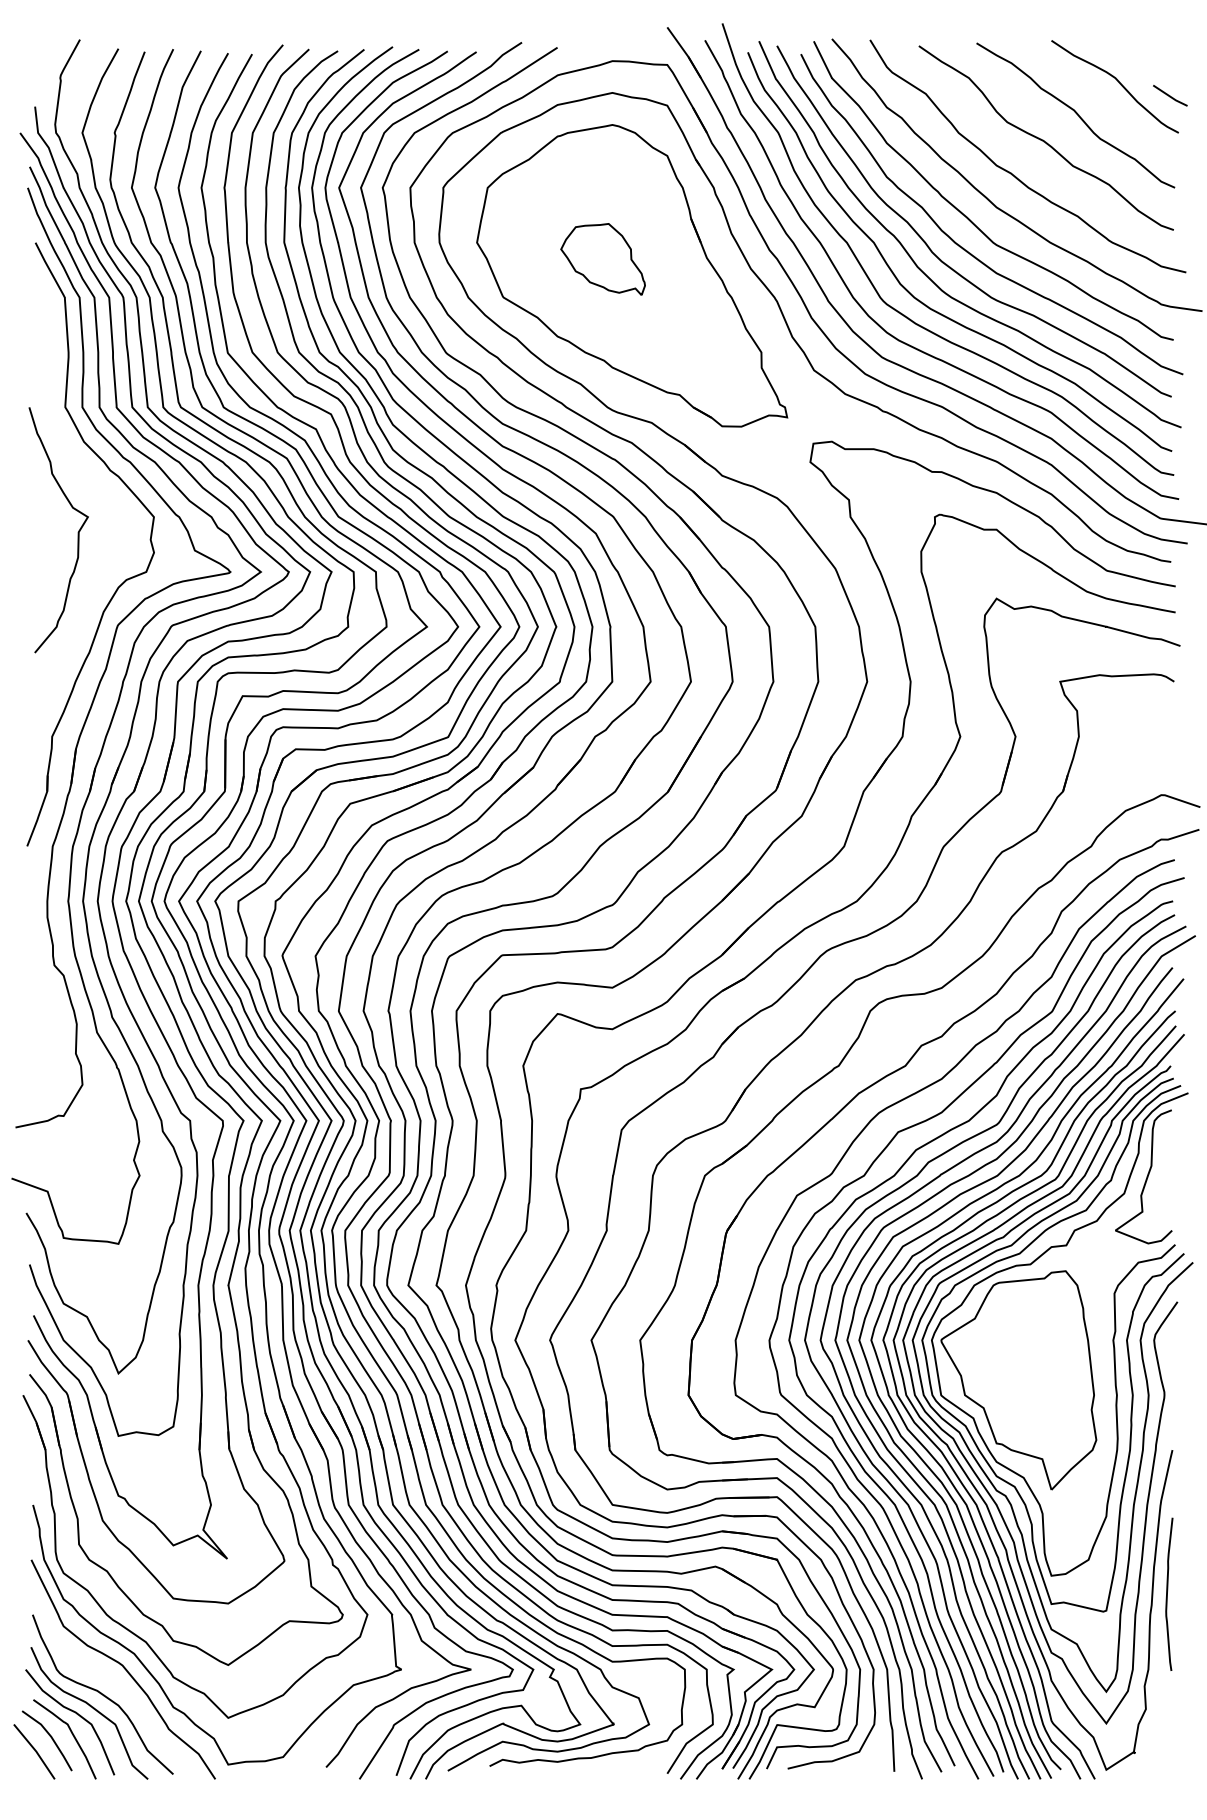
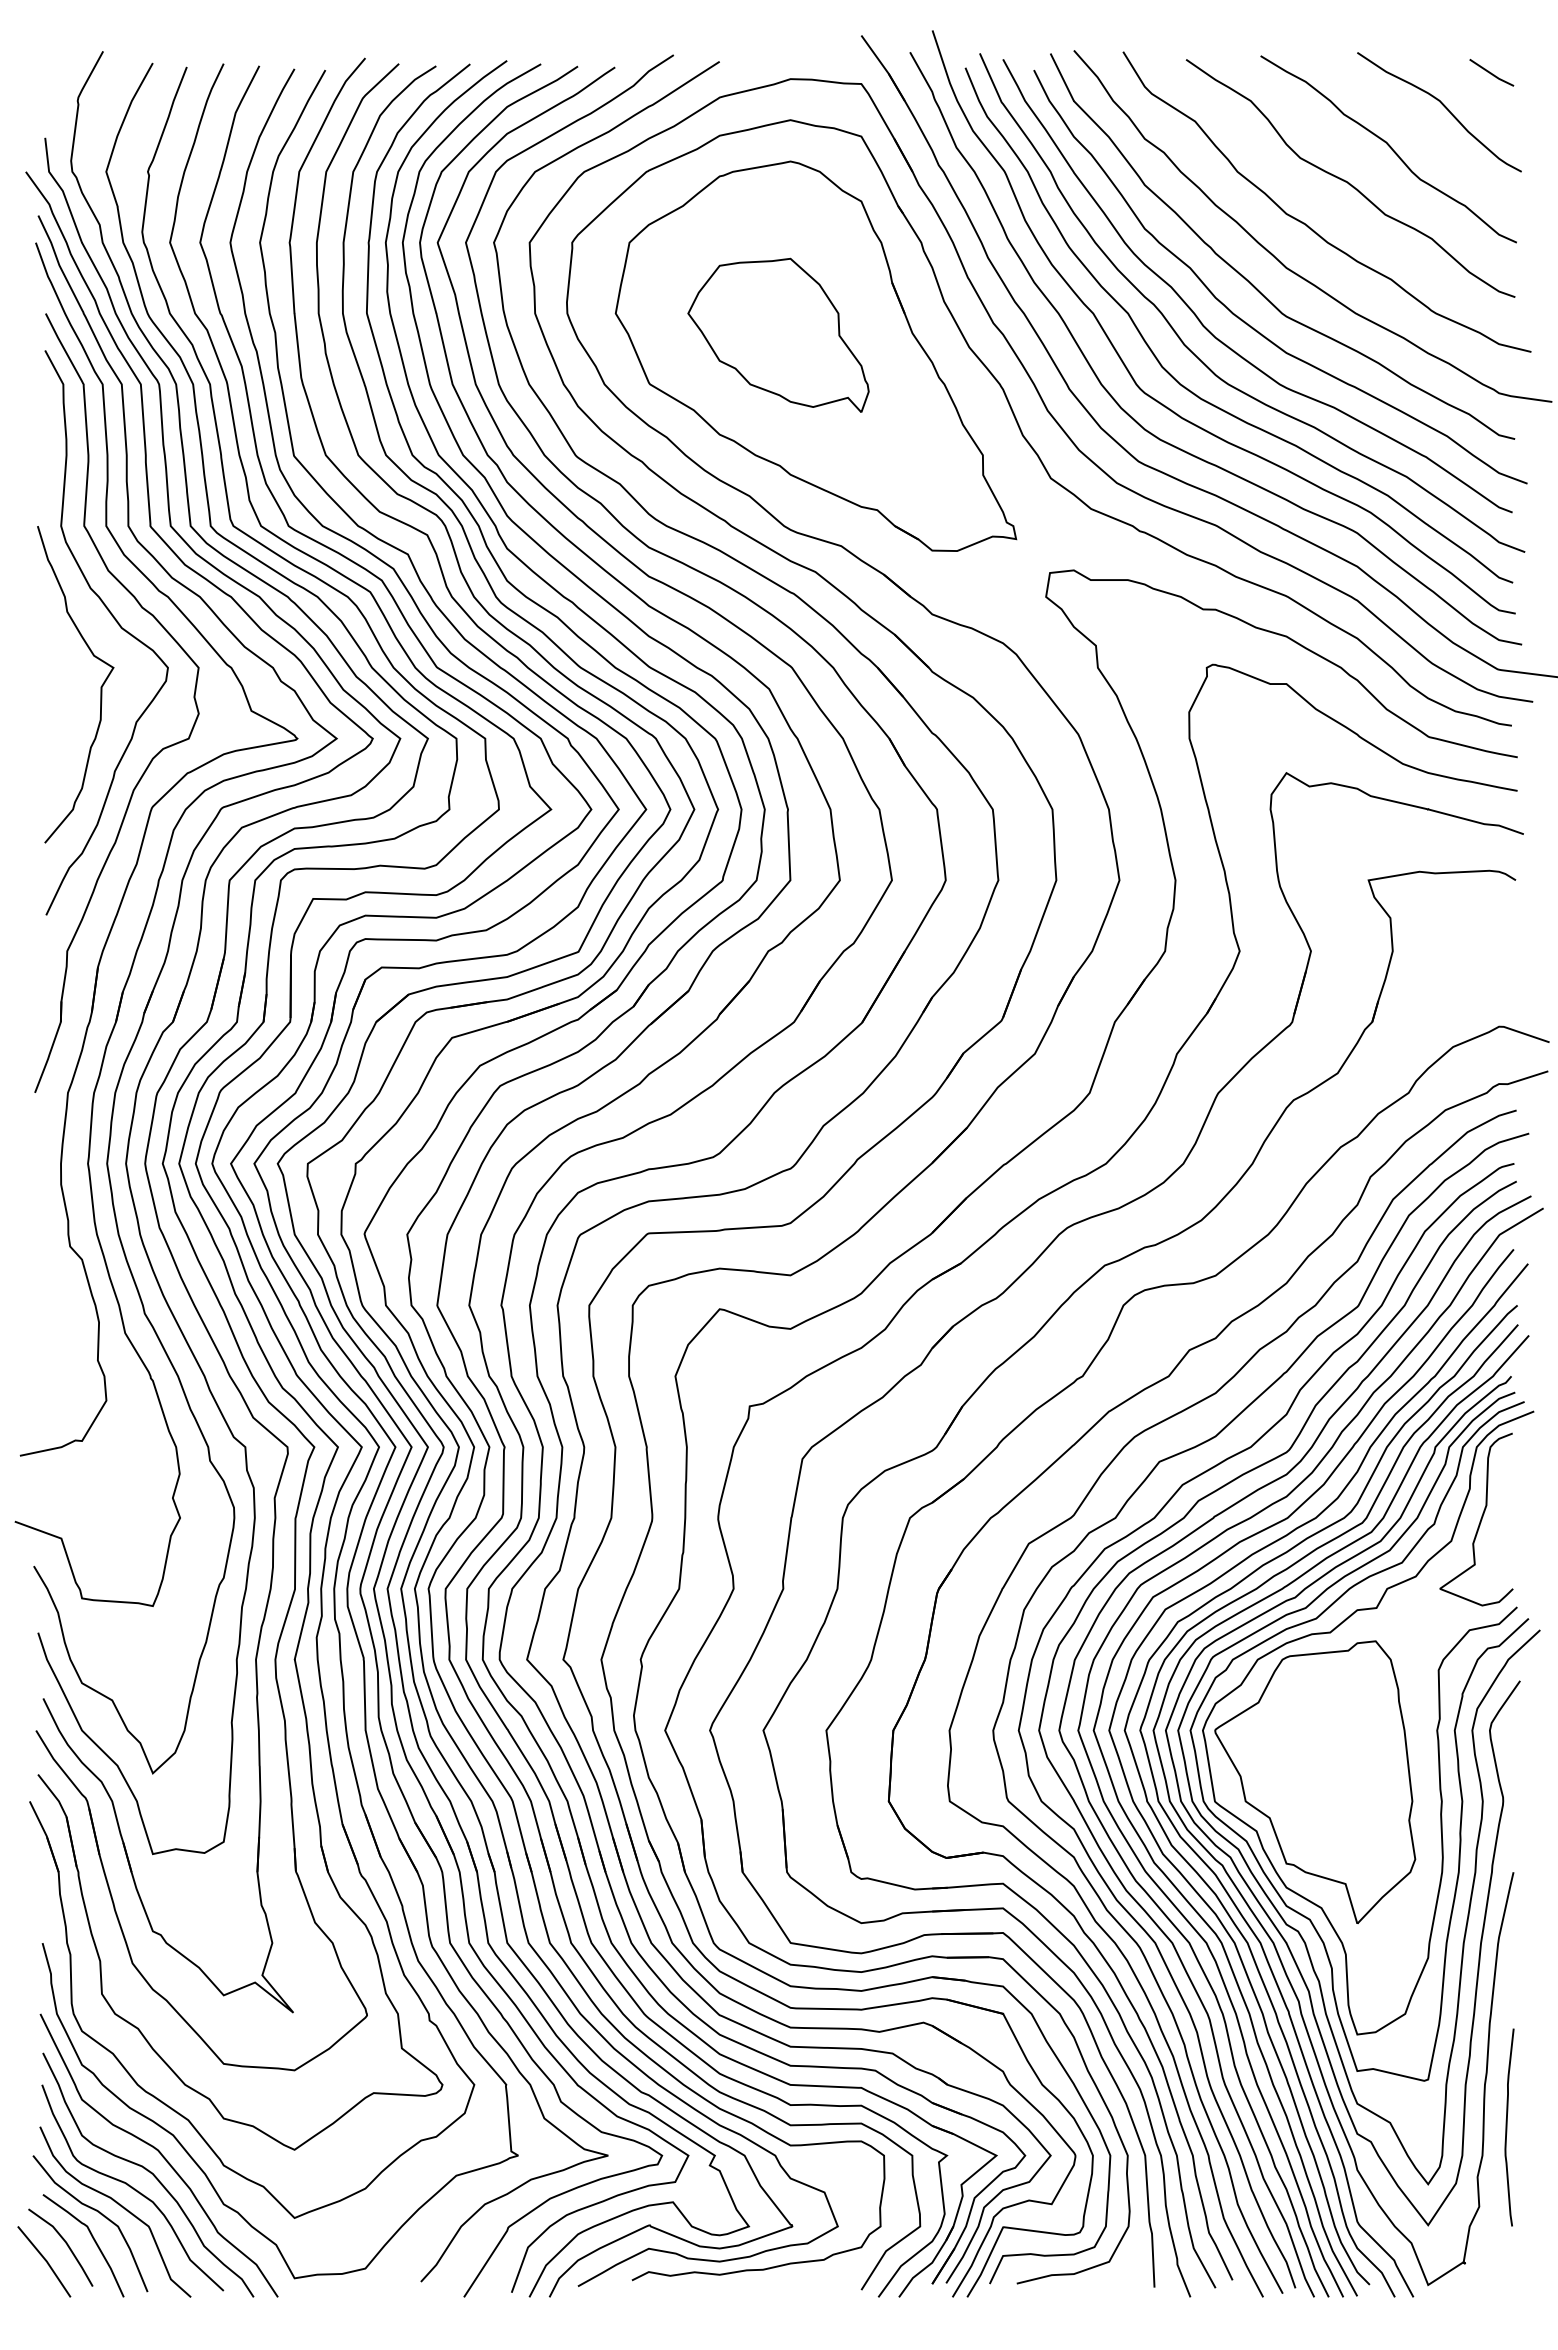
line: (1170, 95) -> (1491, 72), moved
part: (603, 258) -> (778, 334), size x1.67
curve: (91, 484) -> (118, 625), added
curve: (1167, 1594) -> (1507, 2127), moved
curve: (115, 1682) -> (149, 2172), added

